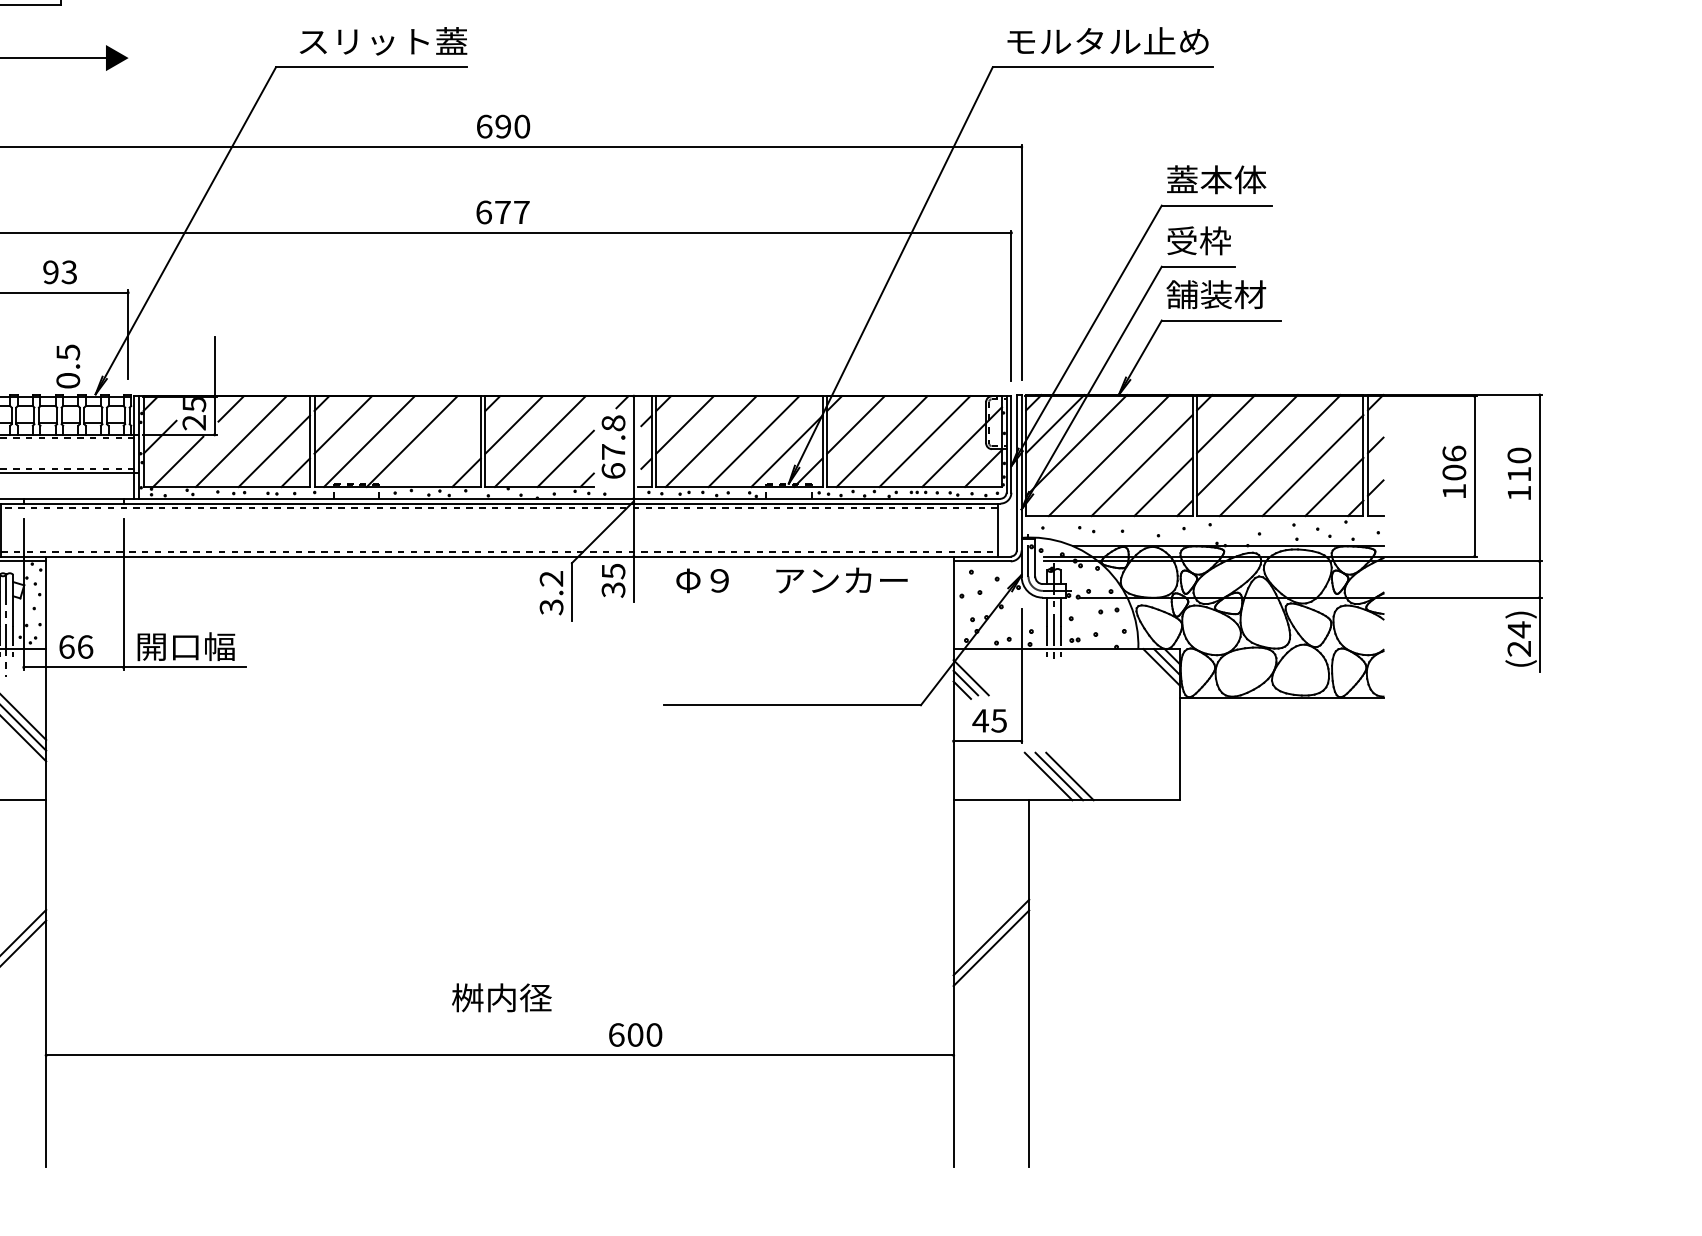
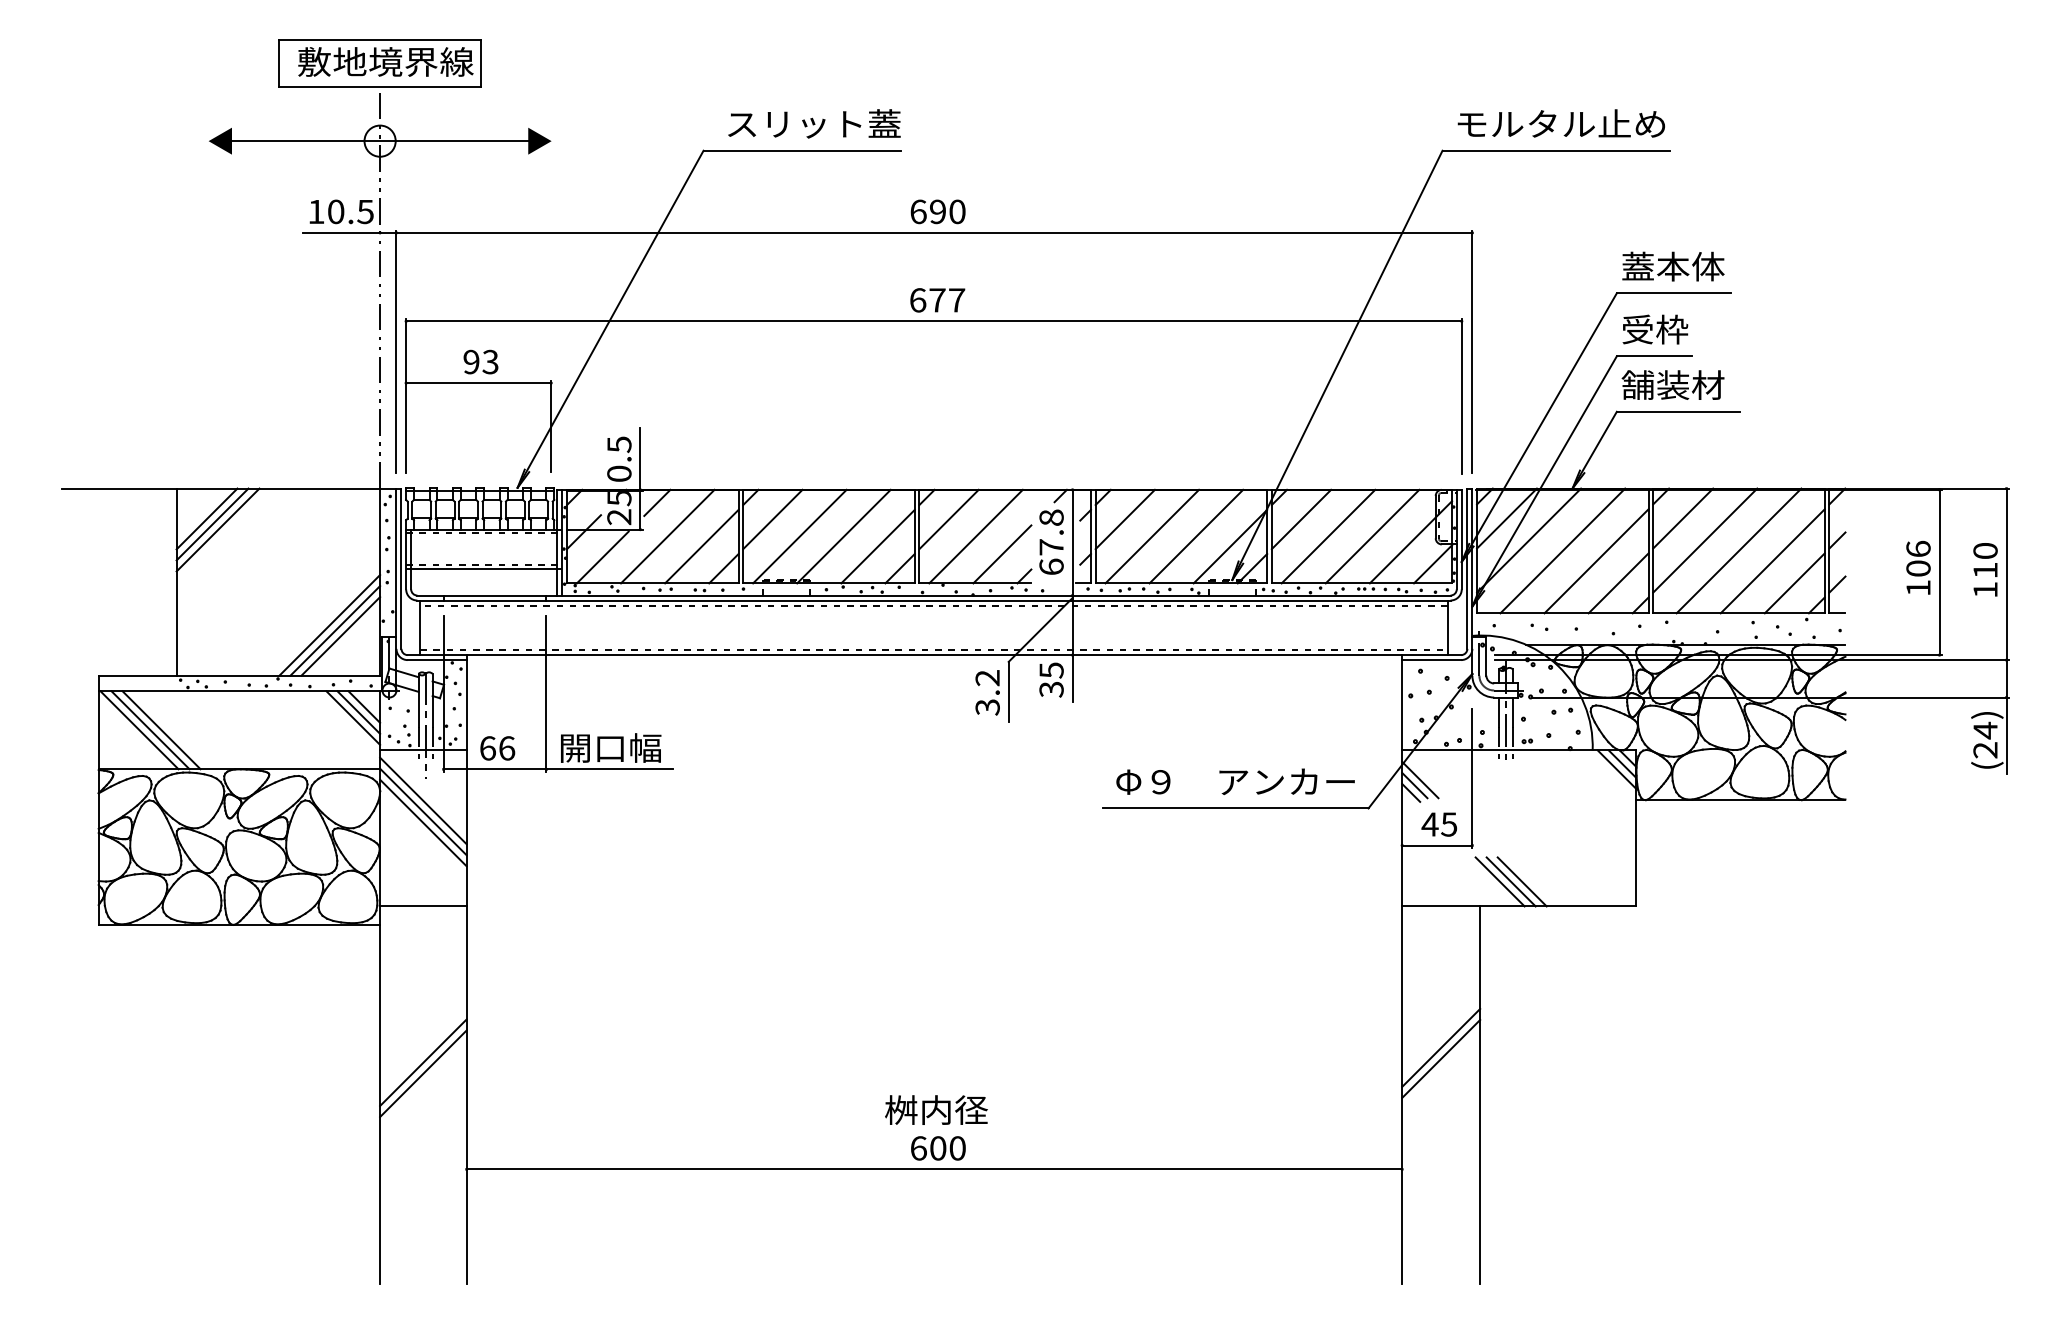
text: (68, 365) -> (619, 458), moved
line: (444, 451) -> (877, 546), added
text: (791, 580) -> (1235, 781), moved
text: (635, 1035) -> (938, 1148), moved

